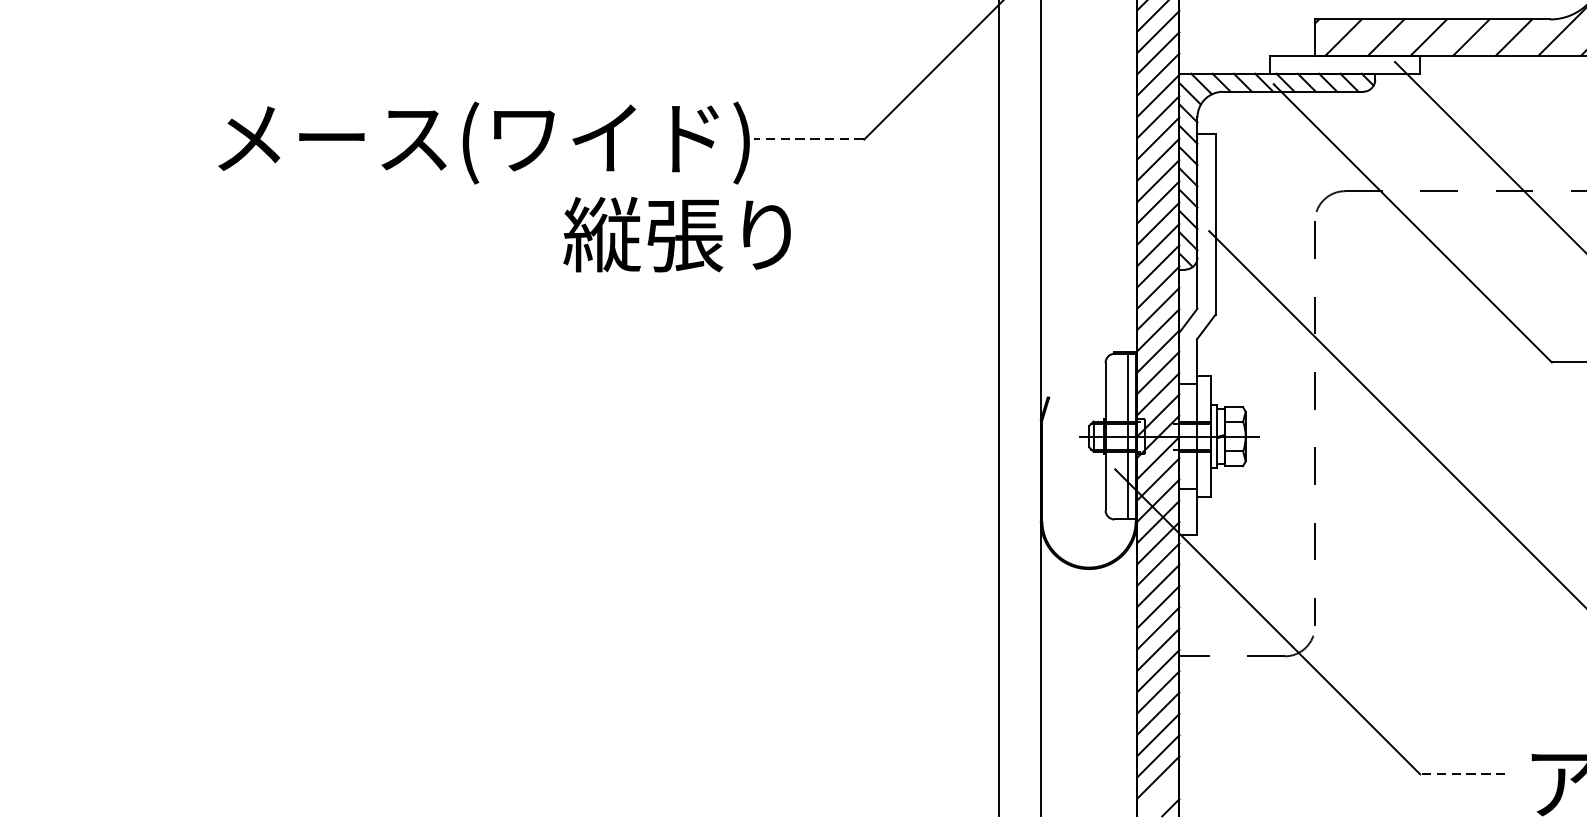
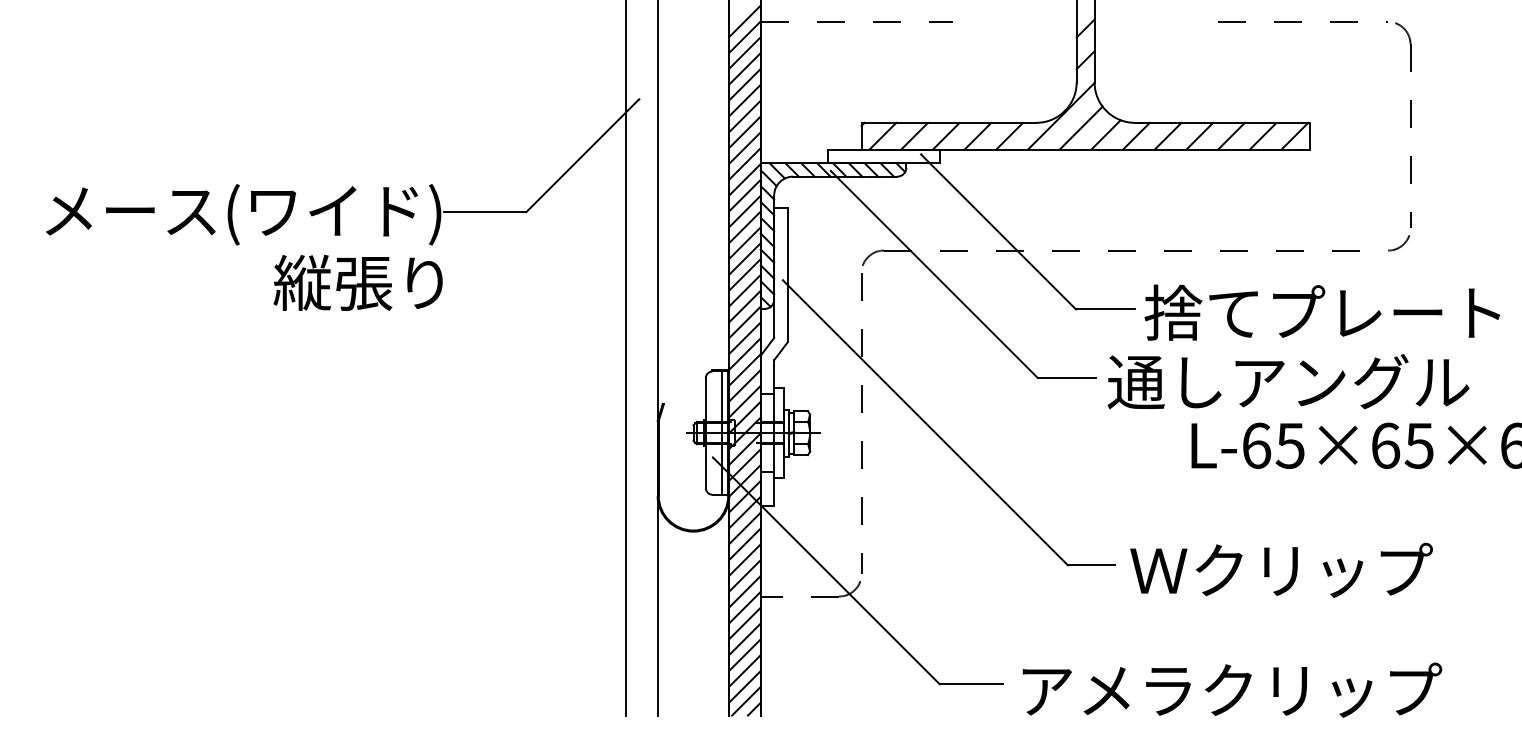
line: (809, 140) -> (485, 212), dashed -> solid
text: (676, 234) -> (357, 282), moved
line: (1462, 774) -> (971, 684), dashed -> solid
line: (1160, 796) -> (746, 700), added

